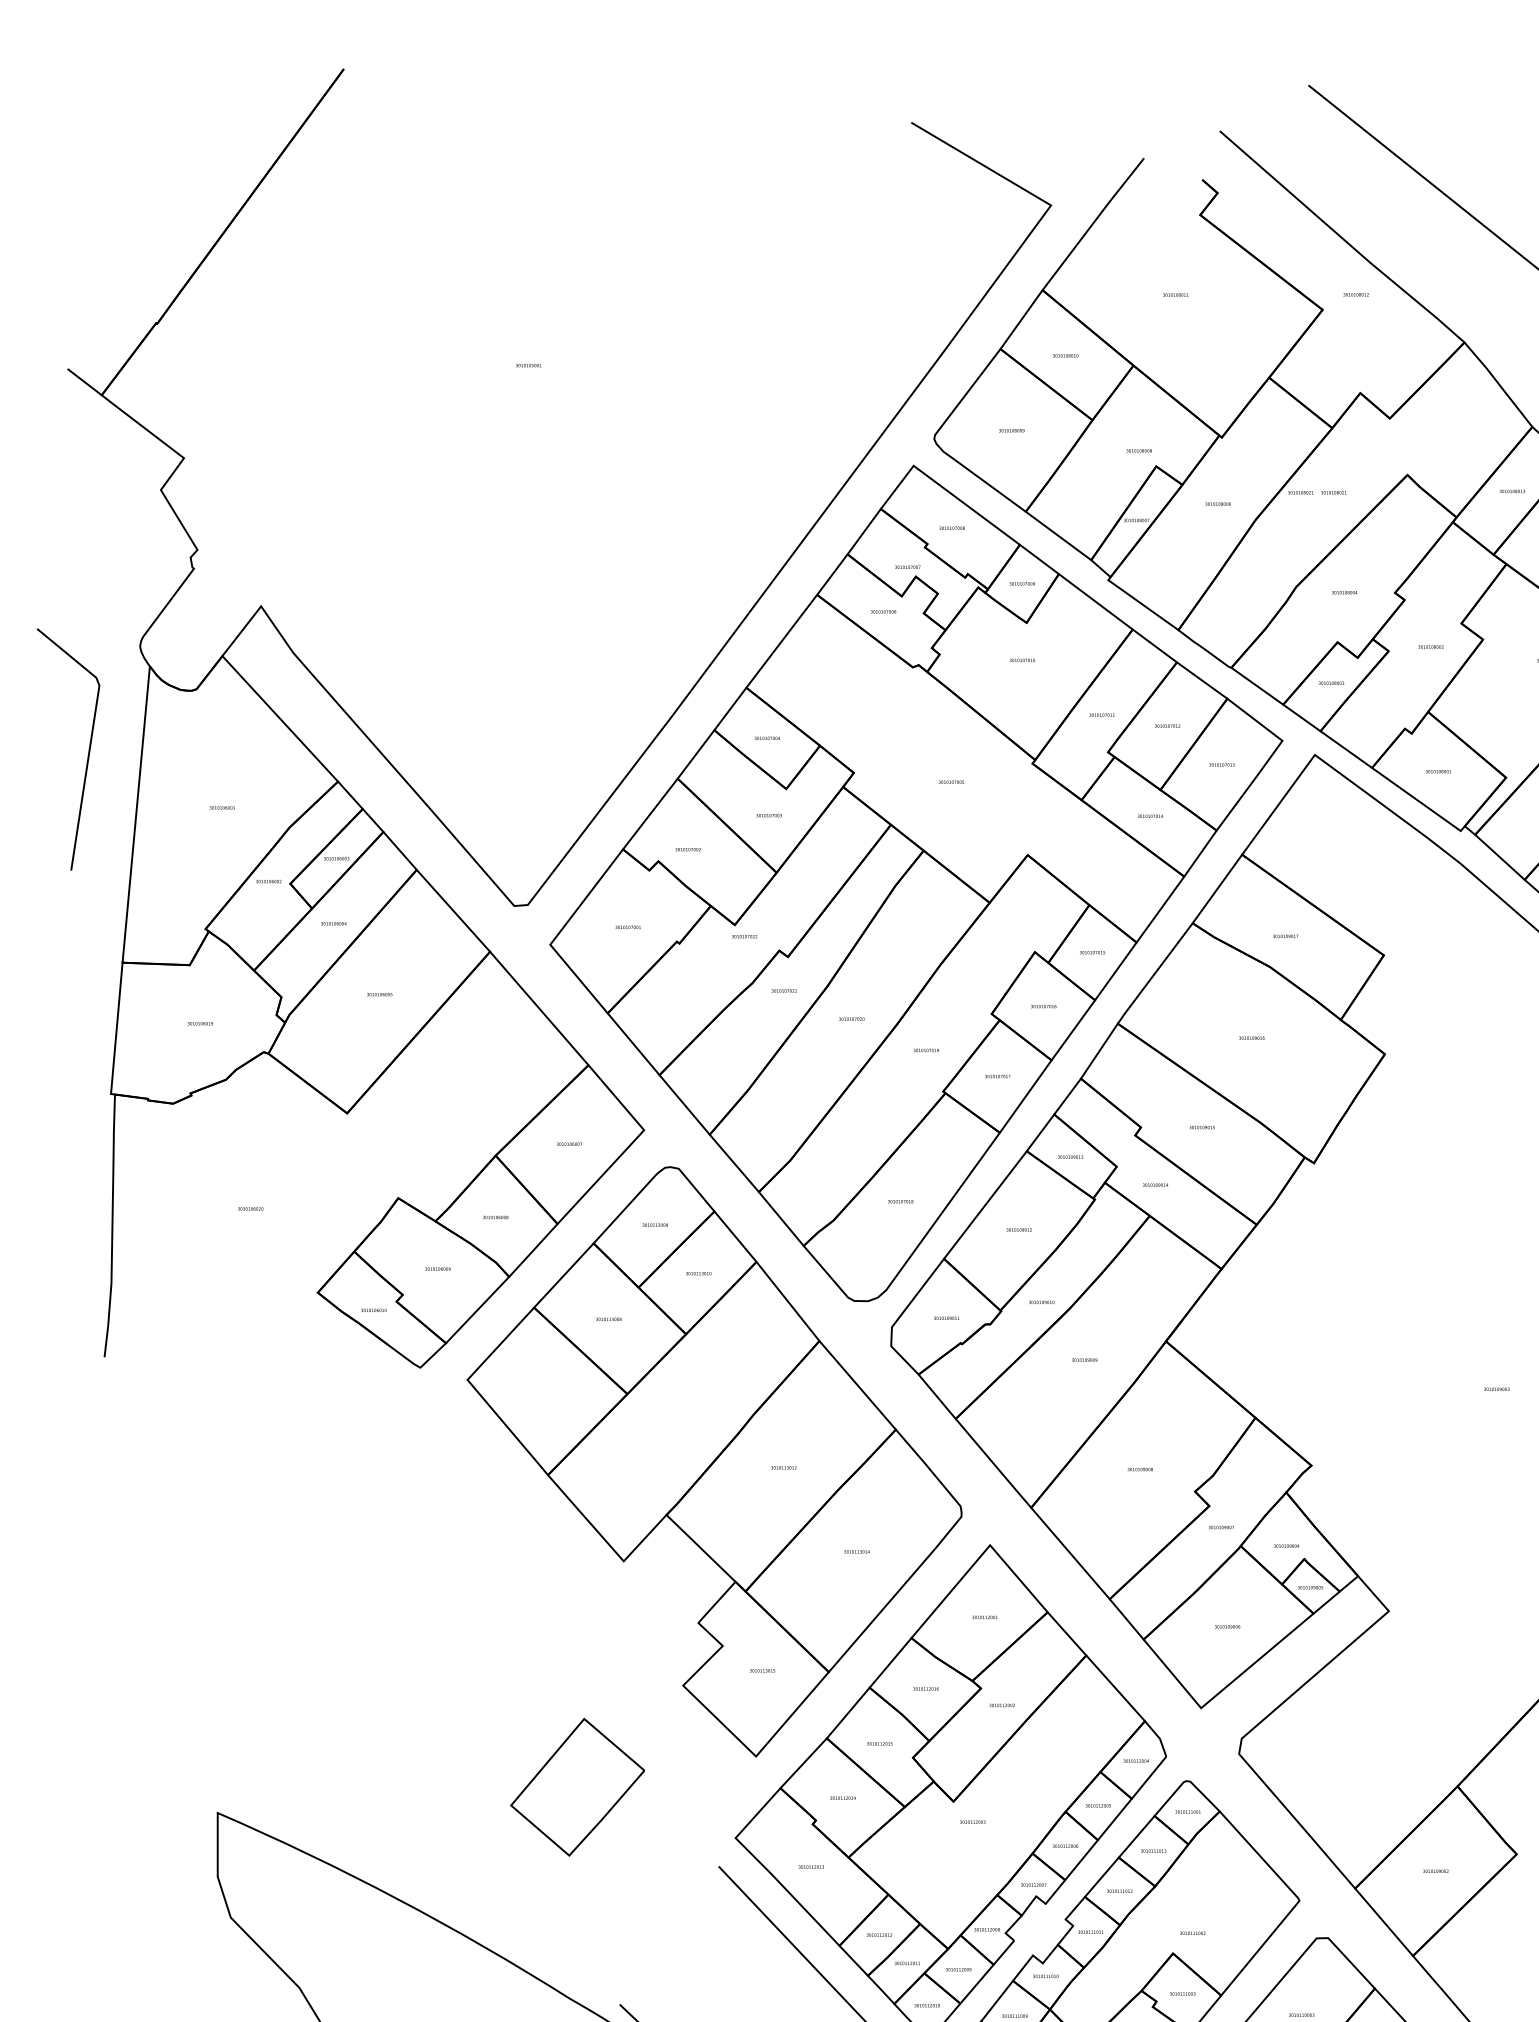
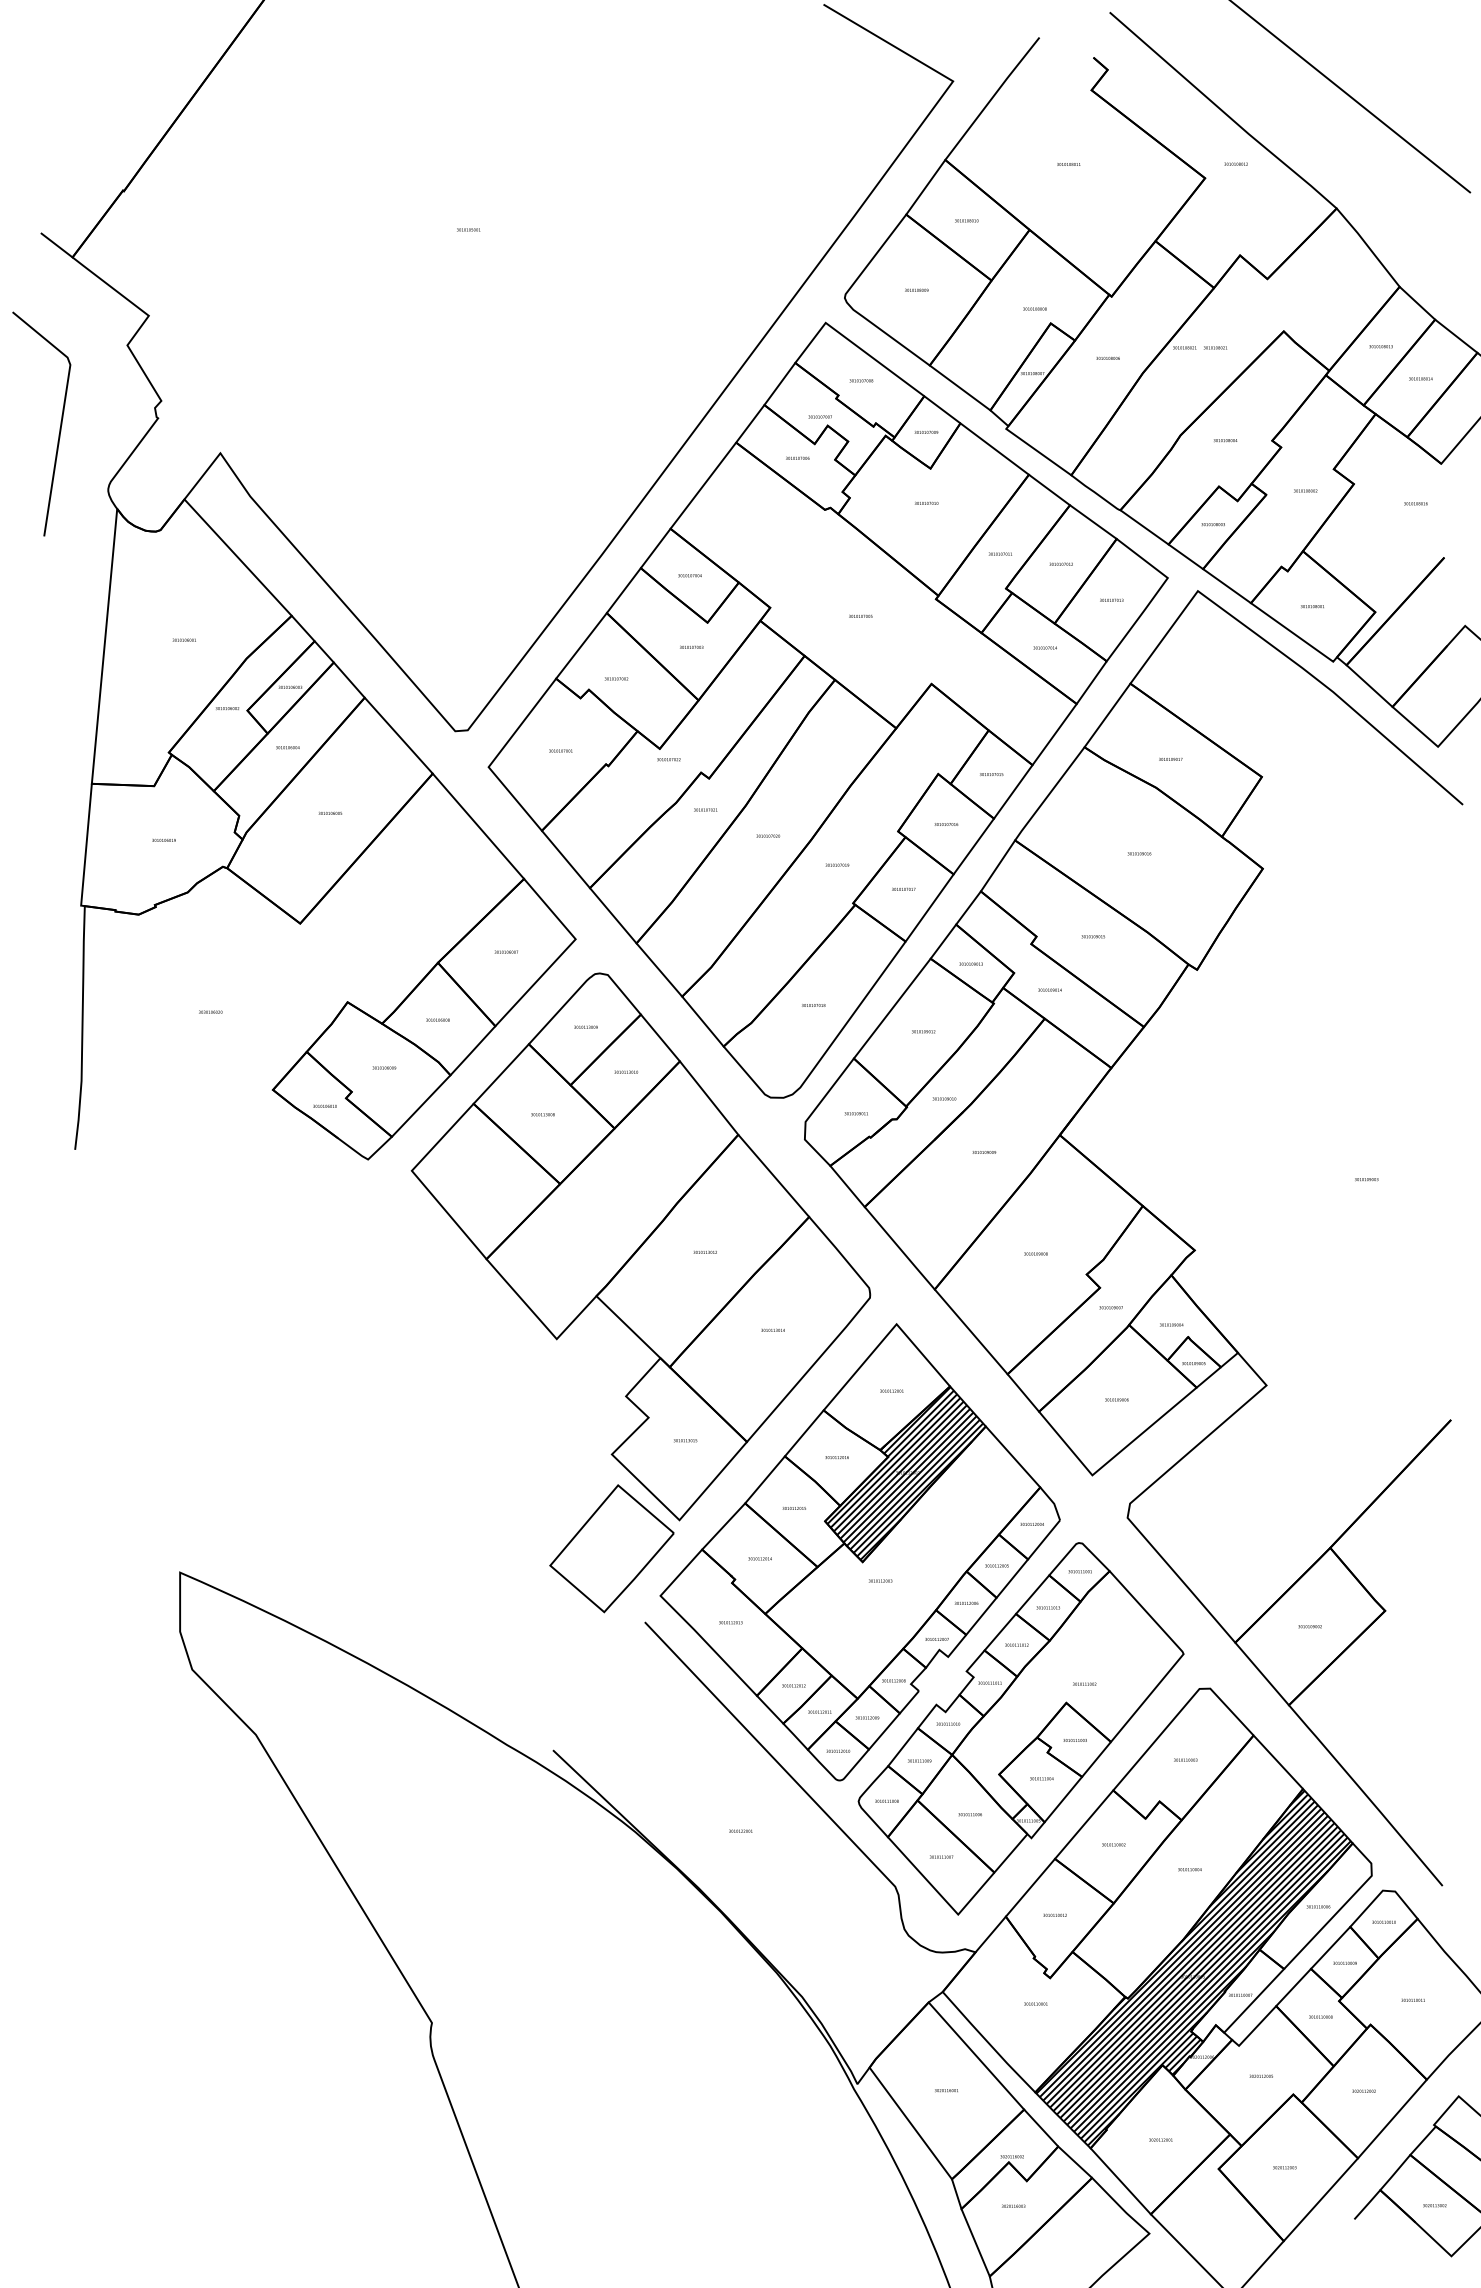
curve: (87, 754) -> (59, 428), moved
hatch: (999, 1706) -> (905, 1473), added
part: (577, 1787) -> (611, 1548), moved

